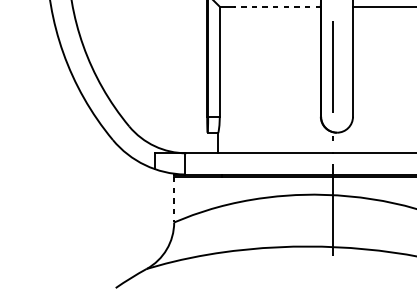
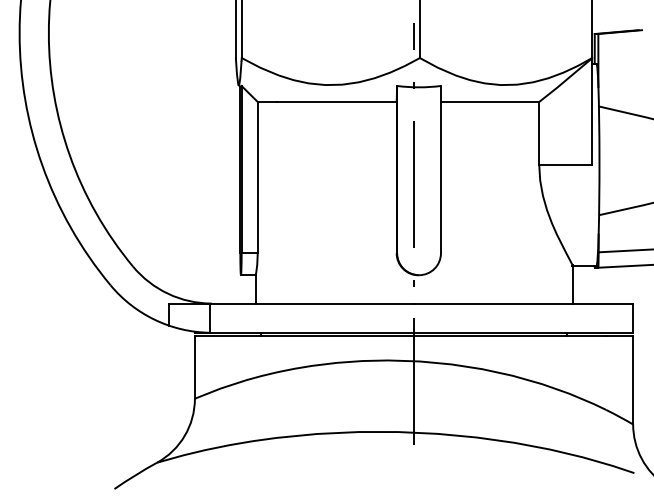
line: (277, 6) -> (336, 101), dashed -> solid
line: (173, 200) -> (194, 368), dashed -> solid

